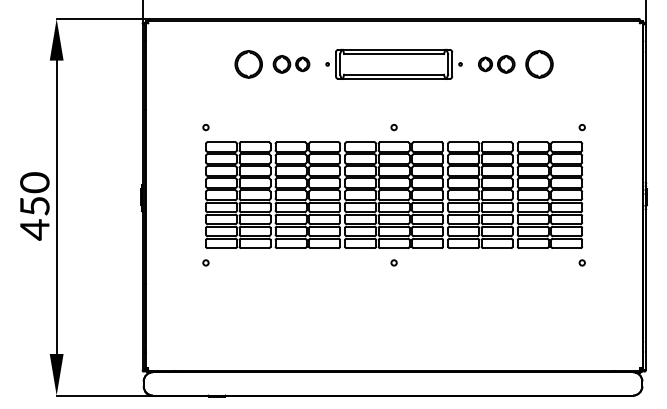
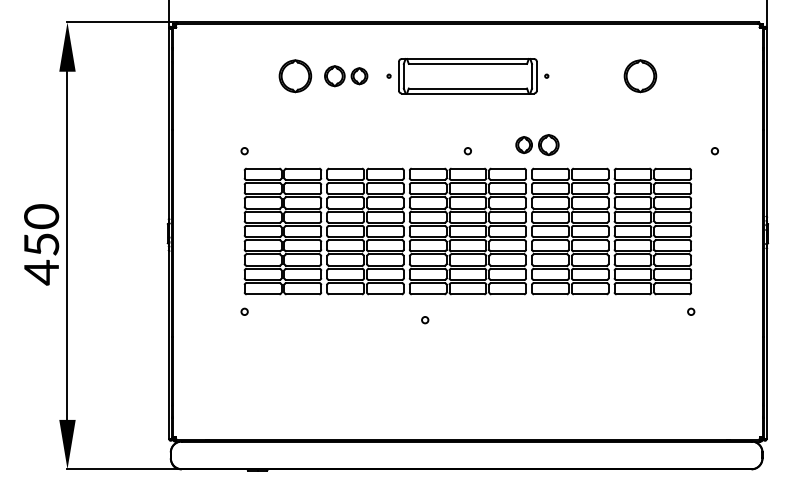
part: (496, 64) -> (537, 145), moved
circle: (581, 127) -> (714, 151), moved
circle: (393, 262) -> (424, 319), moved

